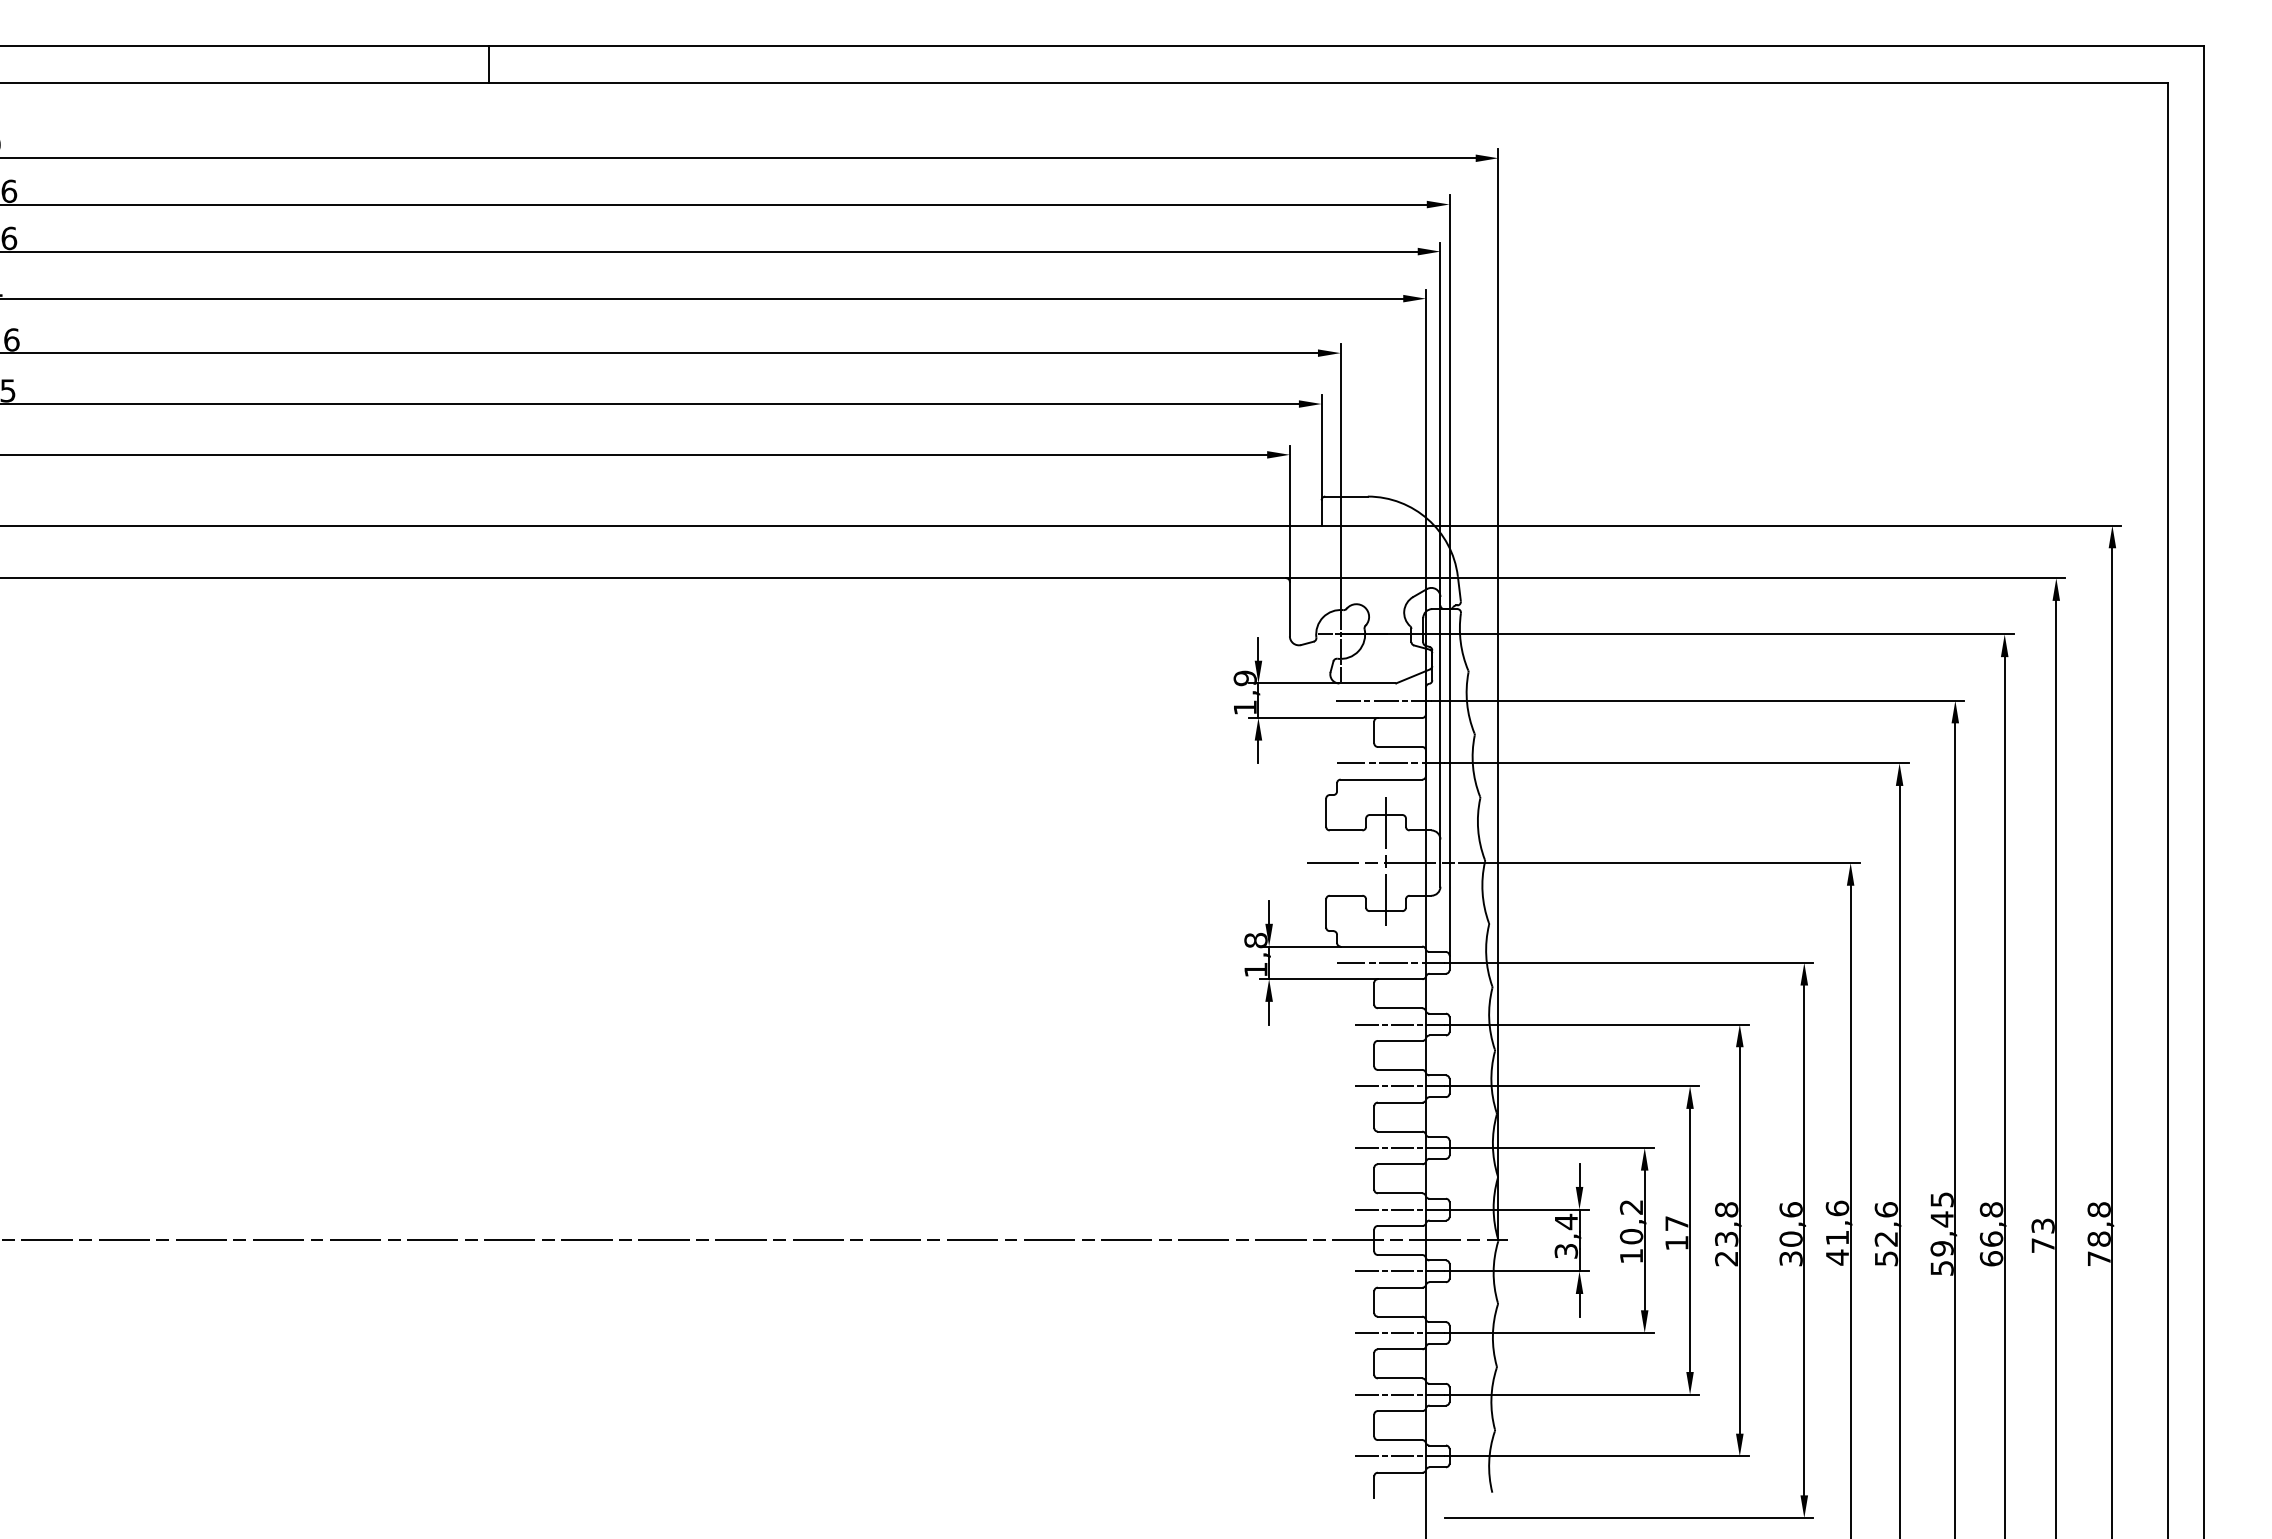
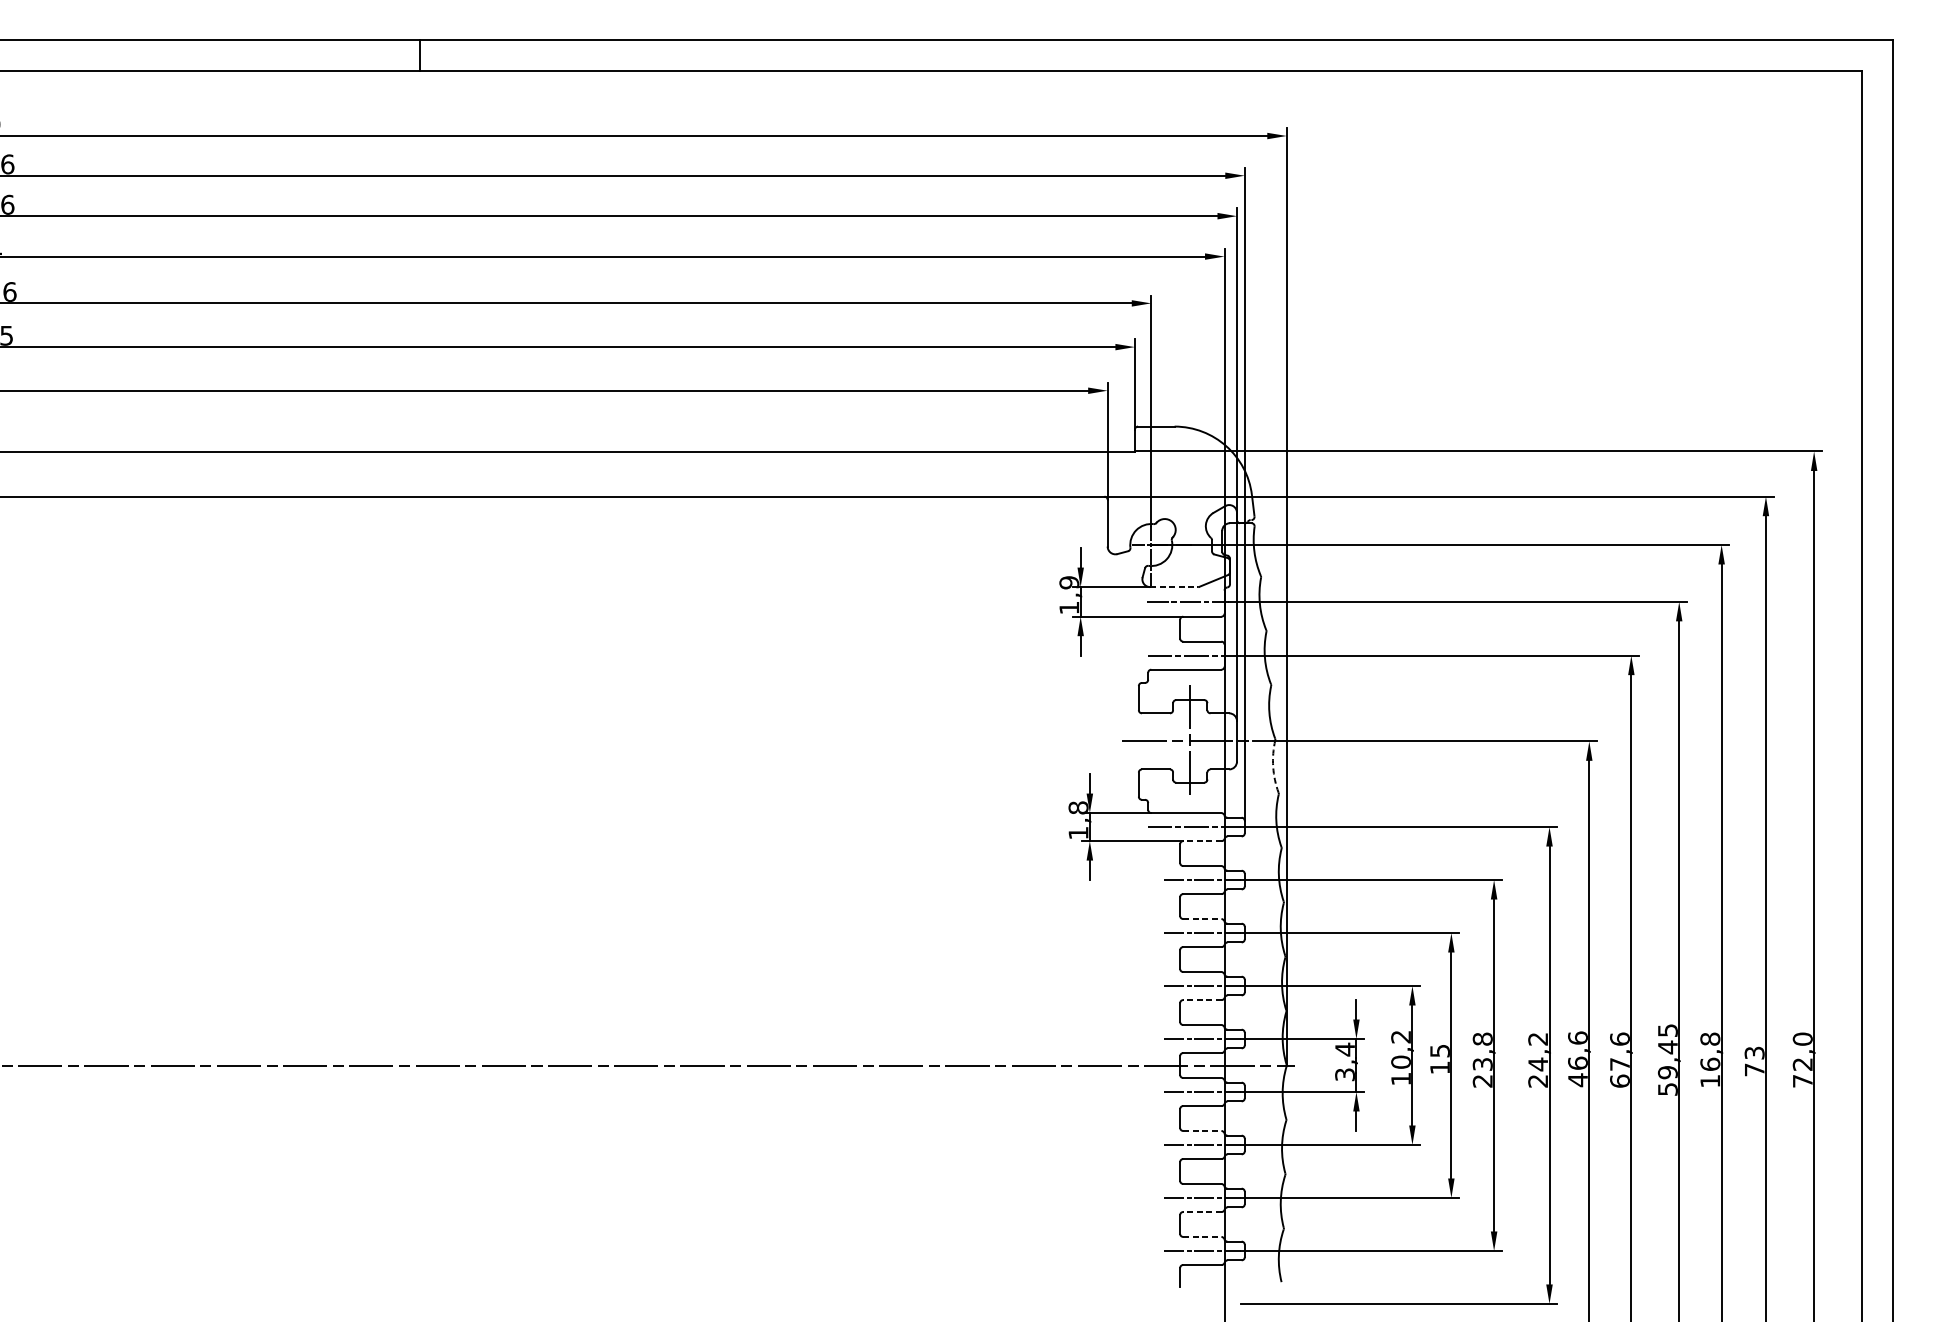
line: (1367, 683) -> (1174, 587), solid -> dashed
arc: (1482, 892) -> (1273, 766), solid -> dashed
line: (1399, 979) -> (1201, 841), solid -> dashed
line: (1400, 1069) -> (1202, 918), solid -> dashed
line: (1399, 1164) -> (1201, 1000), solid -> dashed
text: (1676, 1223) -> (1439, 1050), 17 -> 15
text: (2098, 1224) -> (1802, 1051), 78,8 -> 72,0
text: (1790, 1234) -> (1537, 1060), 30,6 -> 24,2
text: (1837, 1237) -> (1578, 1062), 41,6 -> 46,6
text: (1886, 1249) -> (1620, 1073), 52,6 -> 67,6
text: (1991, 1258) -> (1710, 1081), 66,8 -> 16,8
line: (1400, 1316) -> (1202, 1130), solid -> dashed
line: (1399, 1411) -> (1201, 1212), solid -> dashed
line: (1400, 1440) -> (1202, 1237), solid -> dashed

